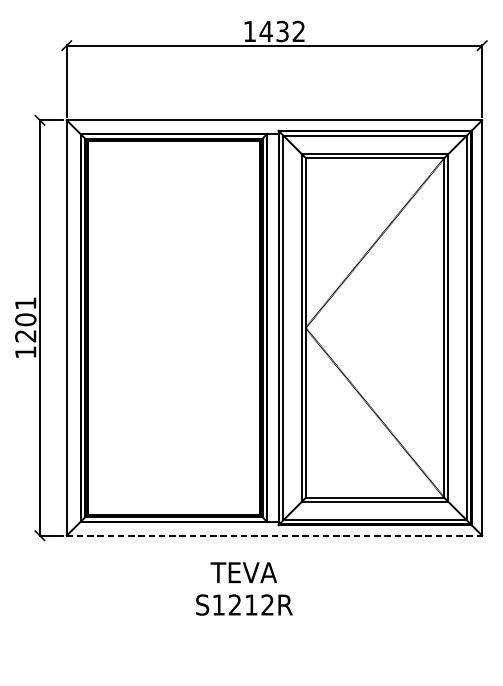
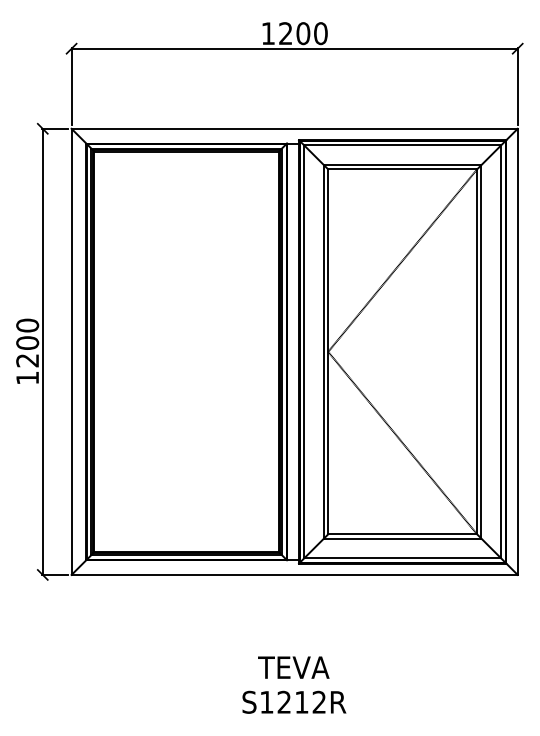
text: (281, 31) -> (302, 33), 1432 -> 1200
text: (25, 303) -> (27, 325), 1201 -> 1200
line: (275, 535) -> (295, 574), dashed -> solid
text: (244, 588) -> (294, 684), moved

